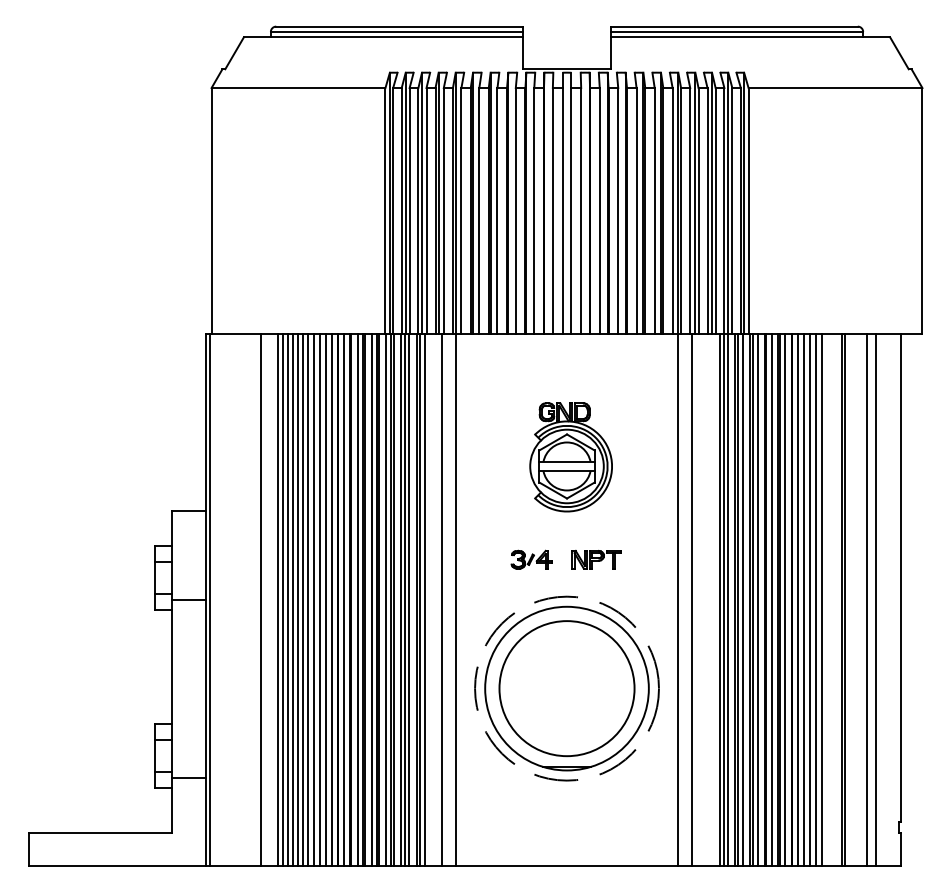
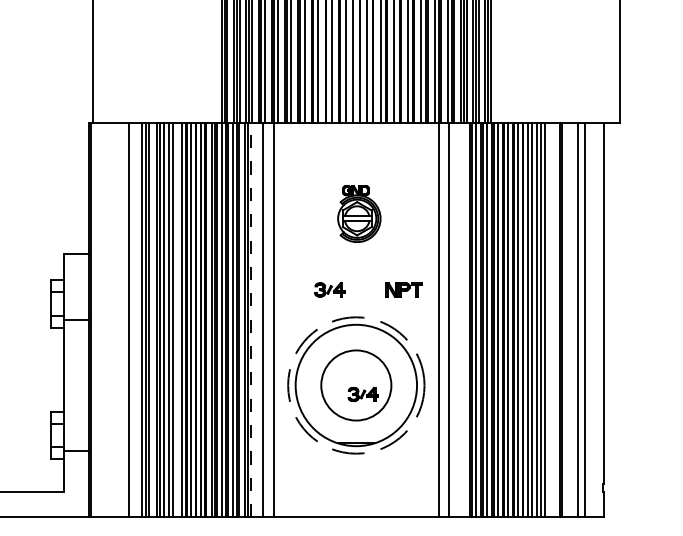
part: (570, 457) -> (358, 214), size x0.7
part: (596, 559) -> (404, 289), moved
line: (424, 599) -> (250, 319), solid -> dashed
line: (292, 600) -> (152, 320), removed
line: (325, 600) -> (177, 320), removed
circle: (566, 688) -> (355, 385), size x0.7
part: (576, 700) -> (363, 394), added

